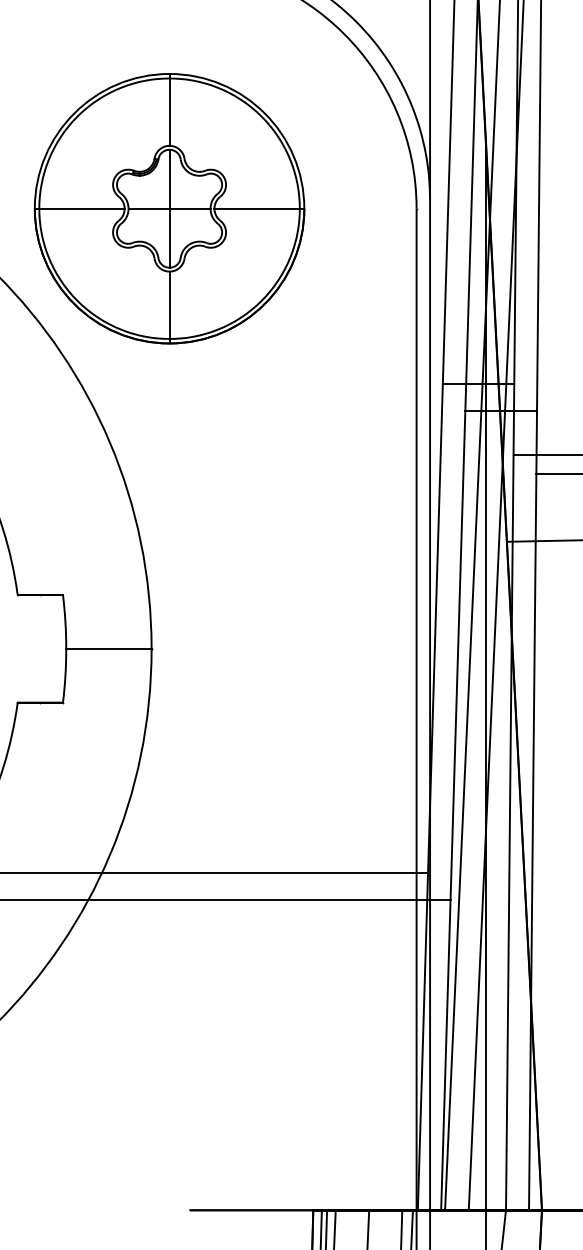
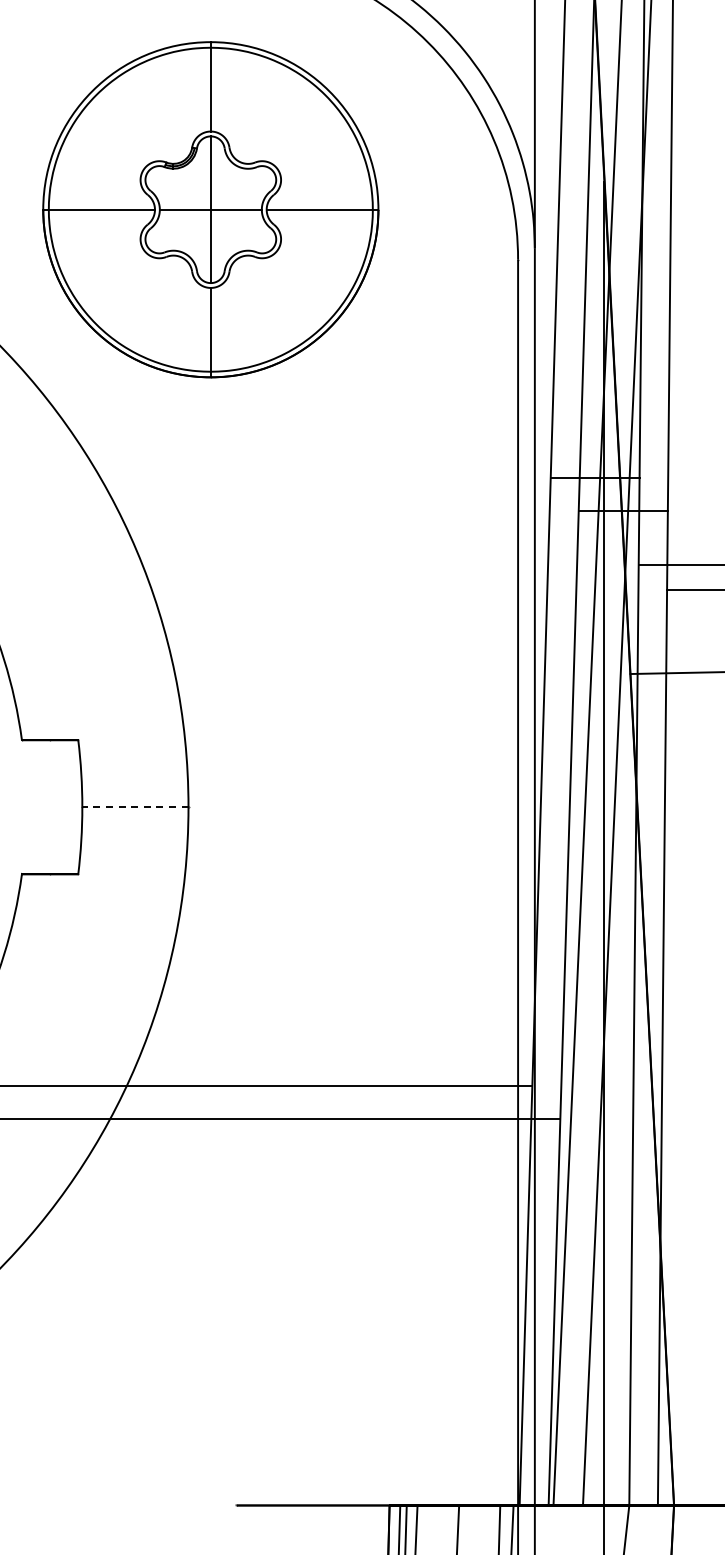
part: (169, 208) -> (210, 209), moved
line: (108, 649) -> (134, 807), solid -> dashed

